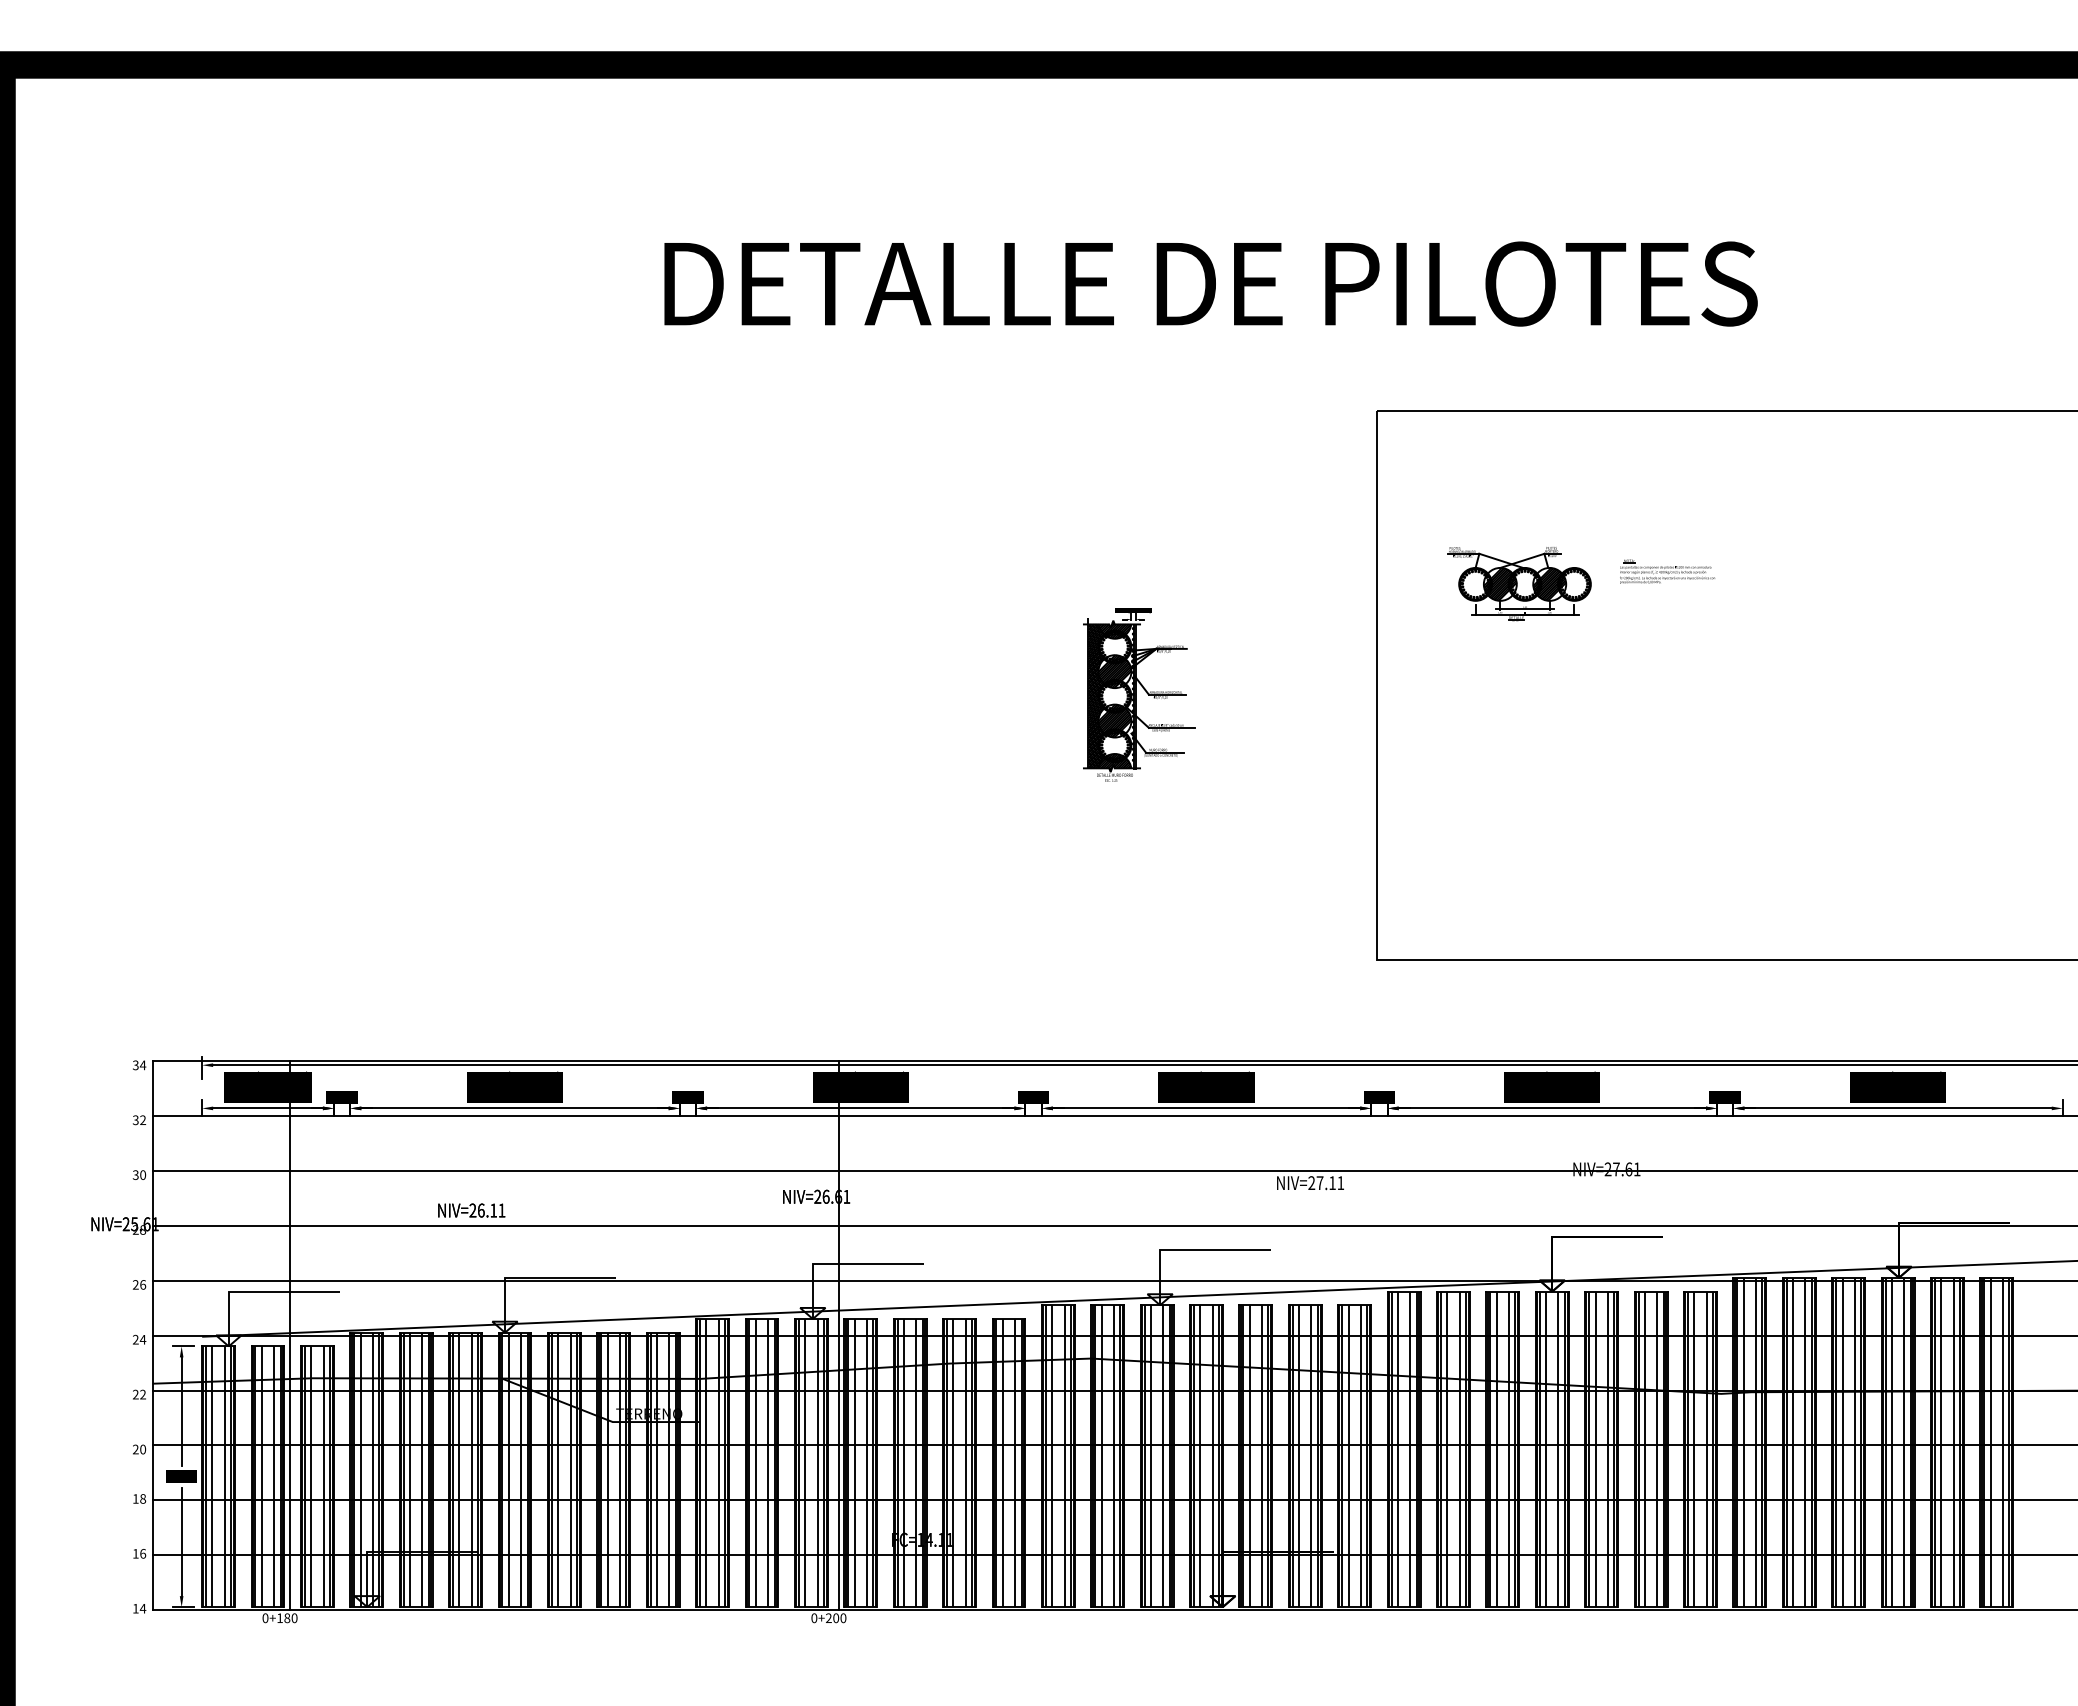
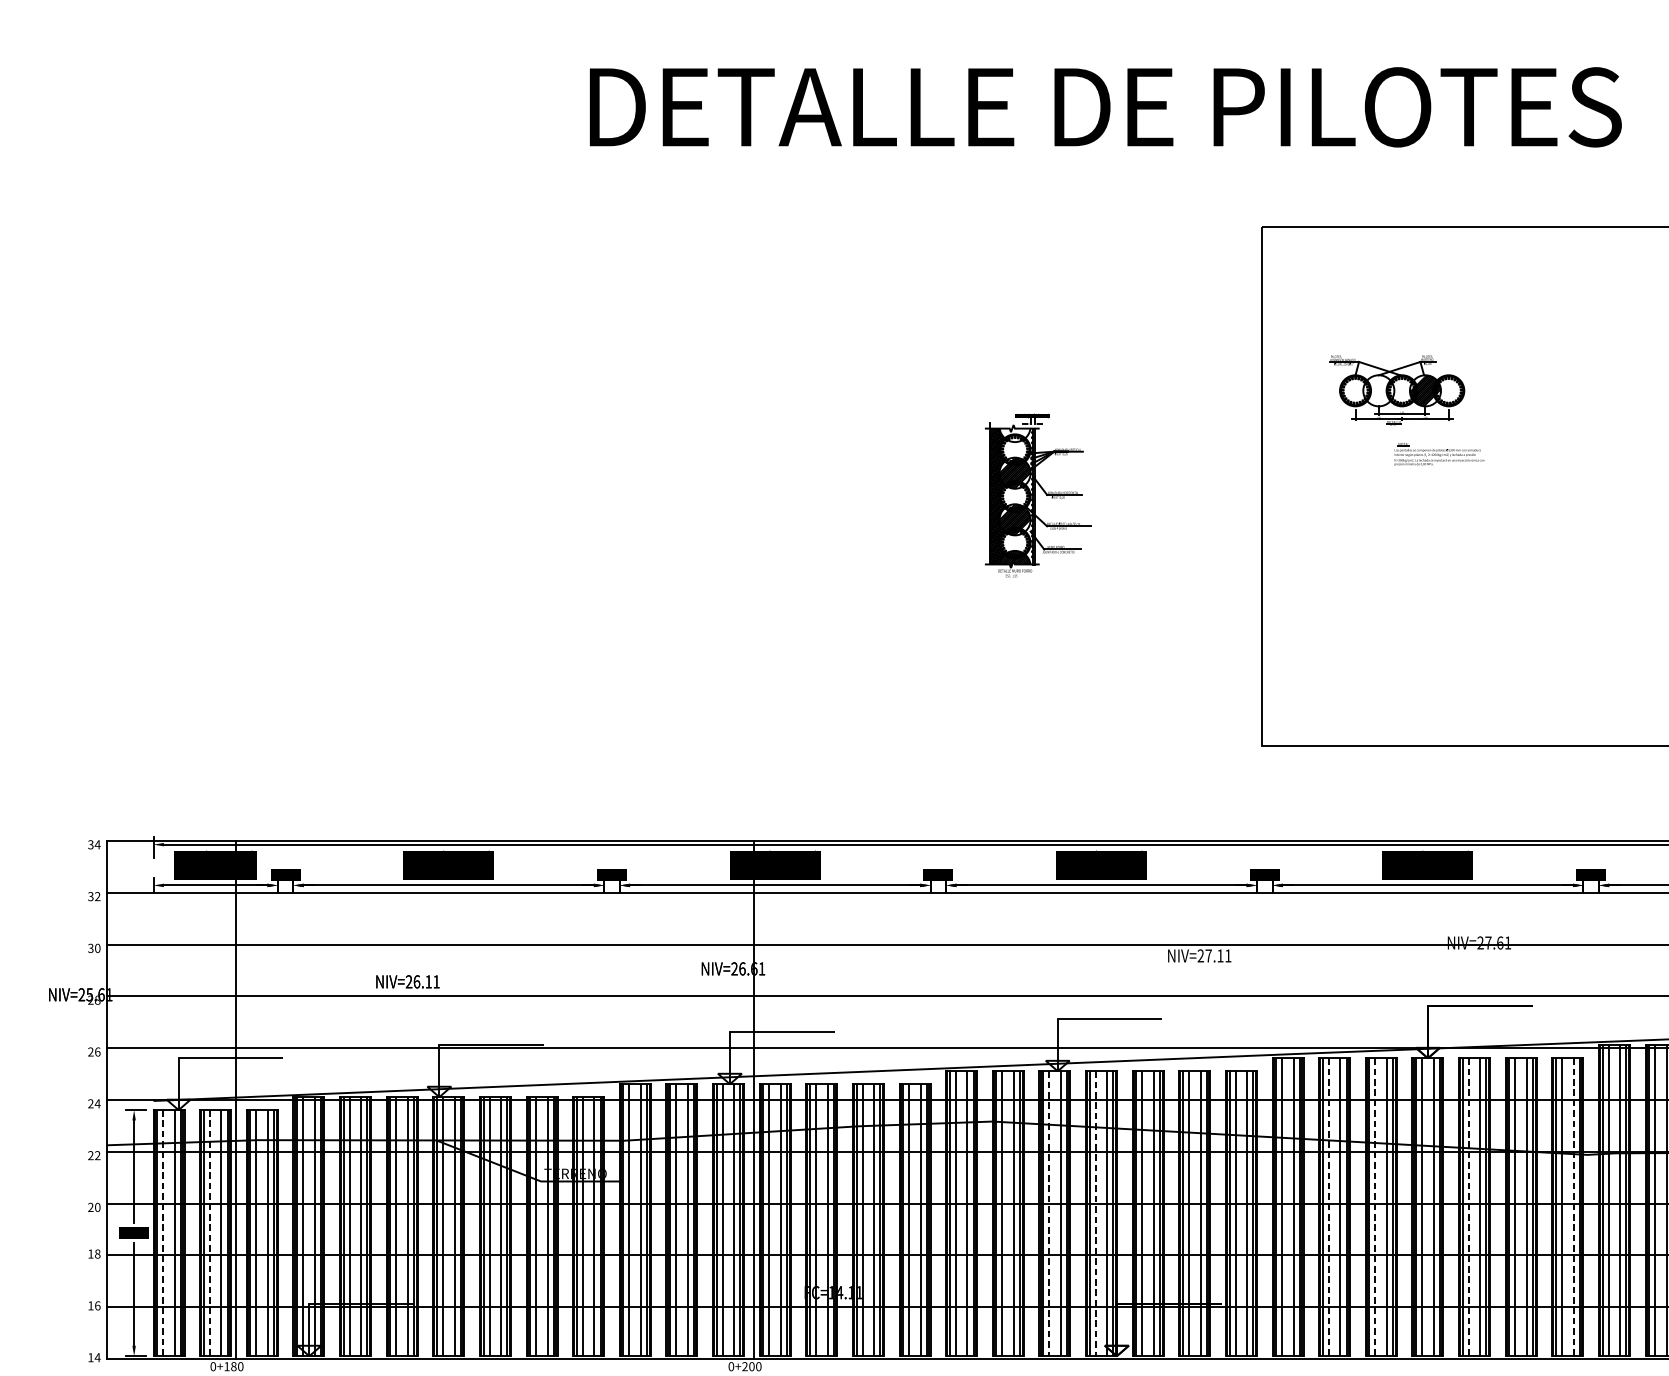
part: (1667, 571) -> (1439, 454), moved
hatch: (1499, 584) -> (1378, 390), removed
hatch: (1114, 630) -> (1014, 434), removed
line: (1447, 1449) -> (1328, 1207), solid -> dashed
line: (1496, 1449) -> (1375, 1207), solid -> dashed
line: (1595, 1449) -> (1468, 1207), solid -> dashed
line: (1706, 1449) -> (1573, 1207), solid -> dashed
line: (1150, 1456) -> (1048, 1213), solid -> dashed
line: (1200, 1456) -> (1095, 1213), solid -> dashed
line: (212, 1477) -> (163, 1233), solid -> dashed
line: (261, 1477) -> (209, 1233), solid -> dashed

